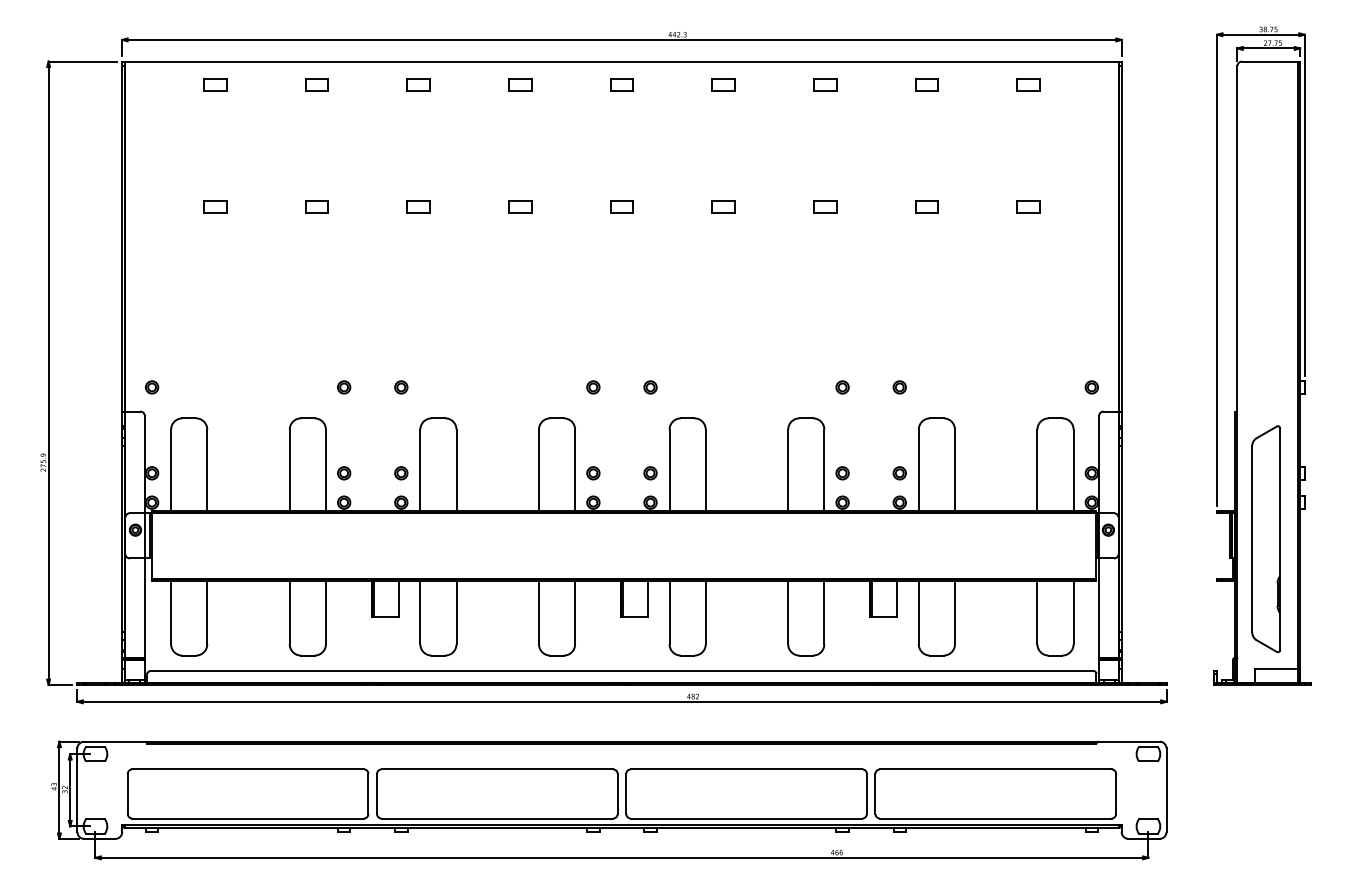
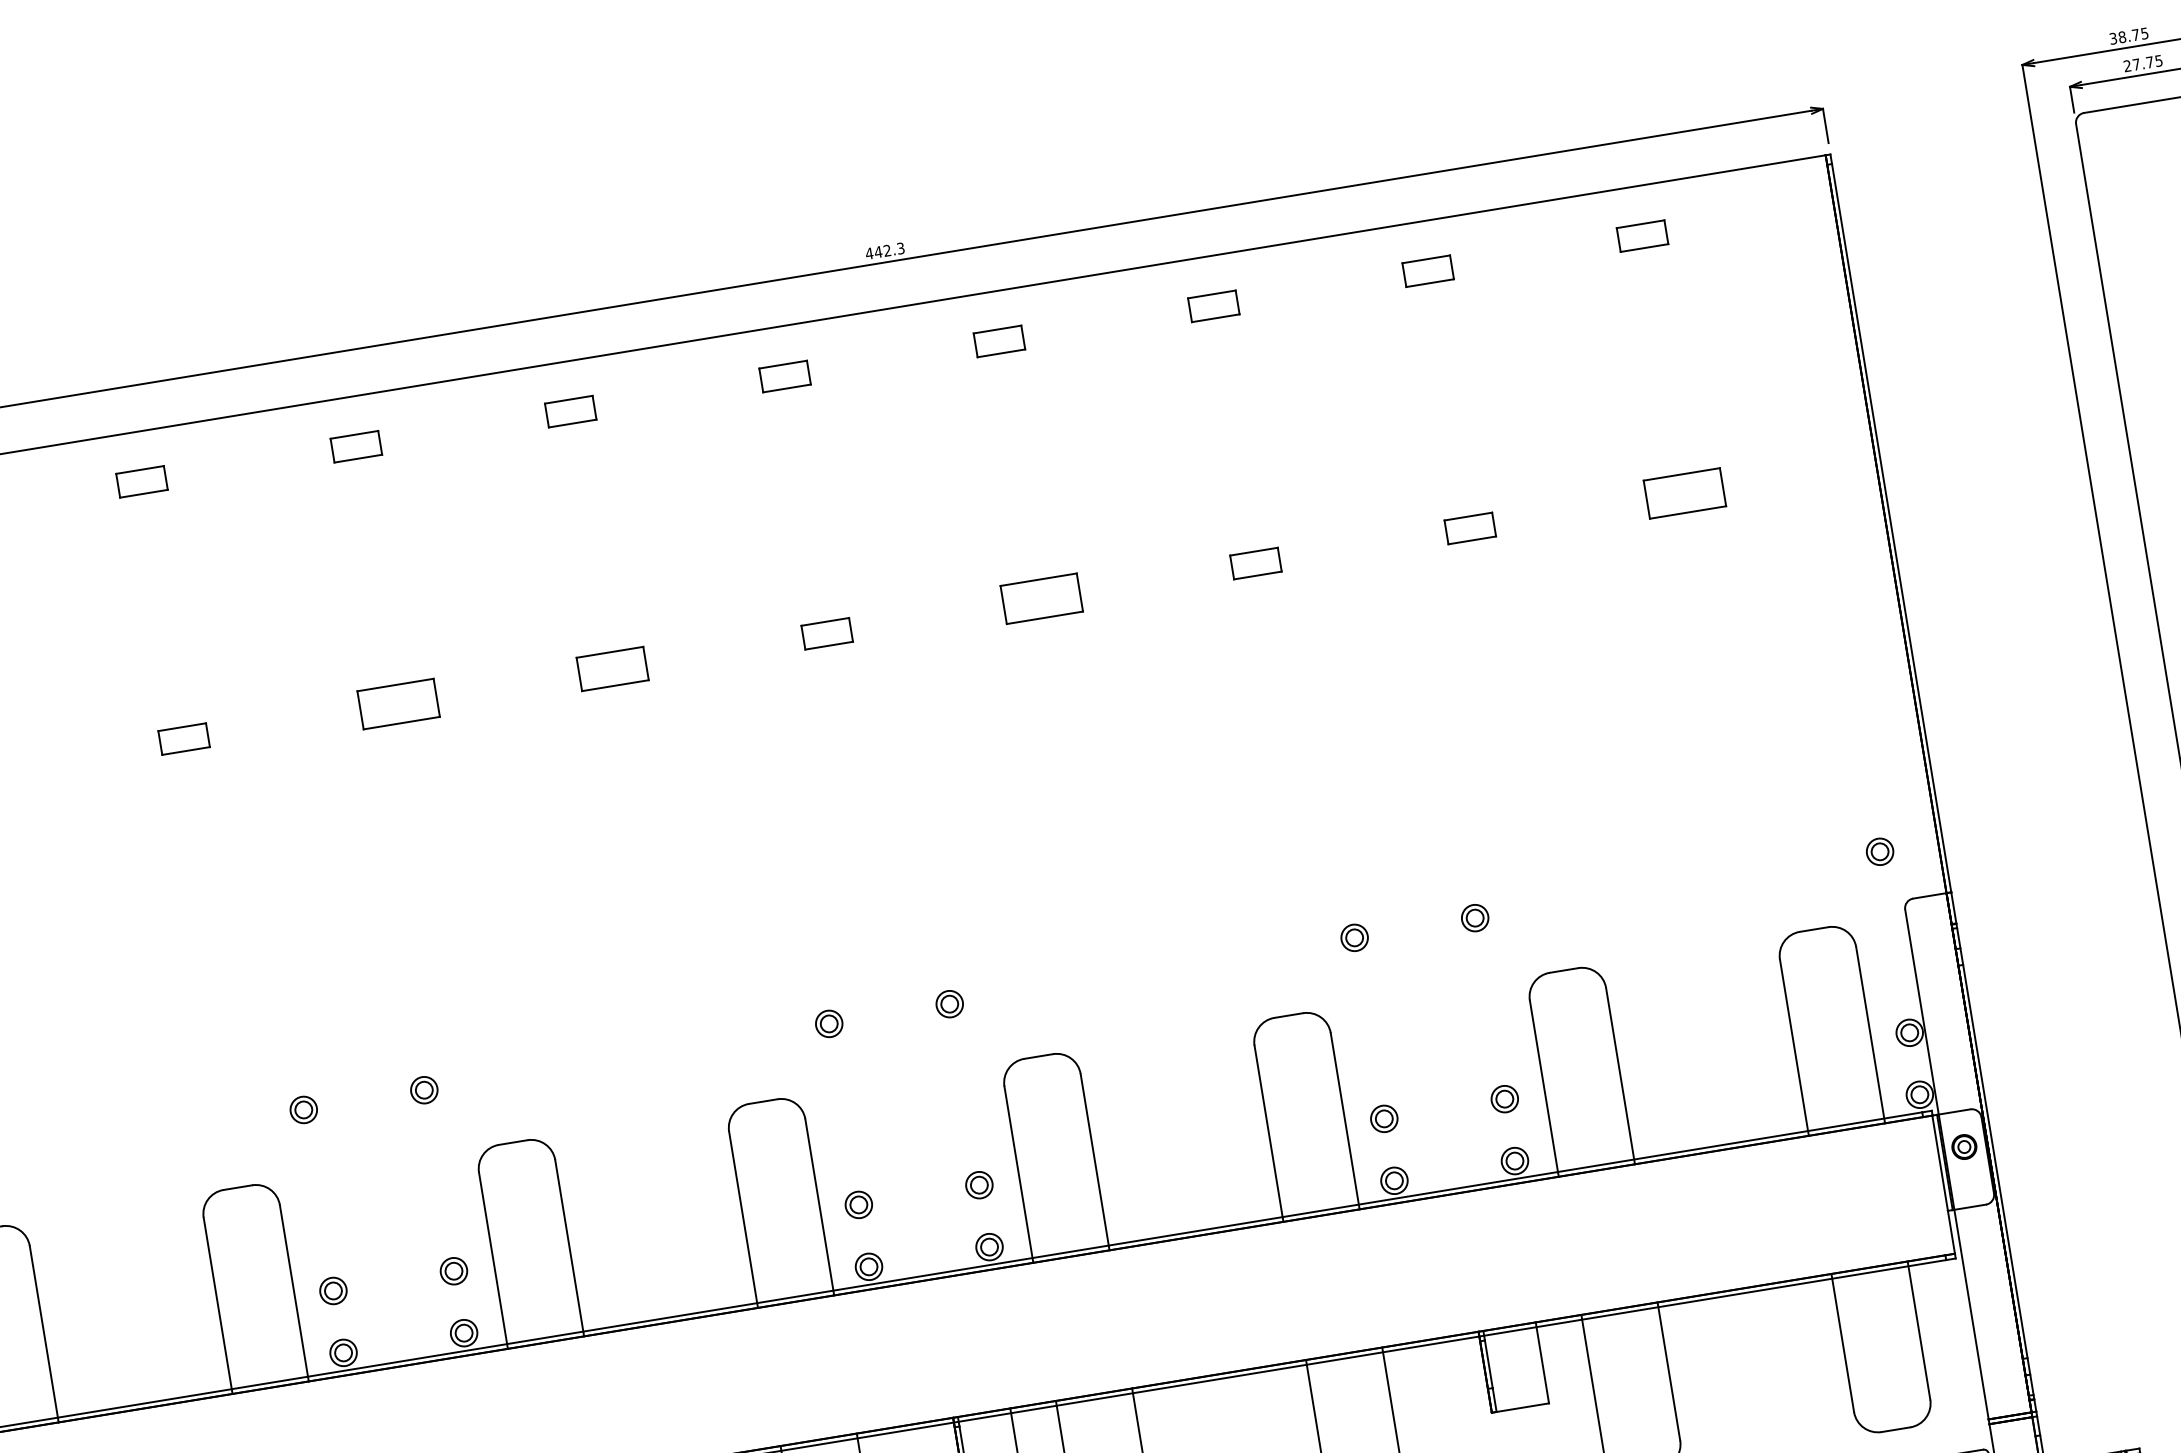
part: (418, 206) -> (398, 702), size x1.6
part: (520, 206) -> (613, 667), size x1.4
part: (723, 206) -> (1041, 597), size x1.6
part: (1028, 206) -> (1684, 492), size x1.6

